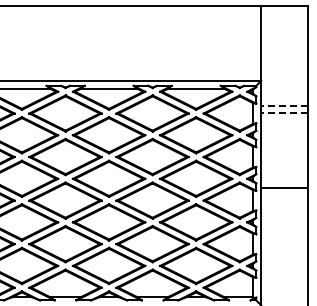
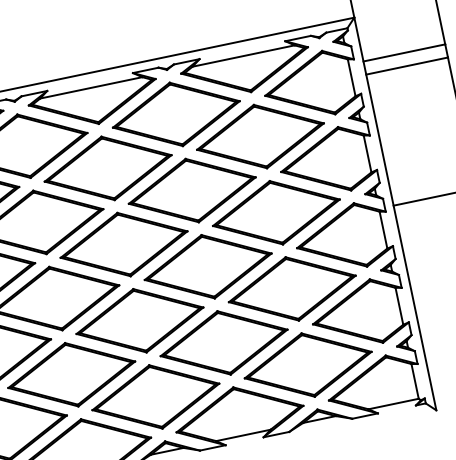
line: (284, 105) -> (403, 52), dashed -> solid
line: (284, 113) -> (406, 66), dashed -> solid

